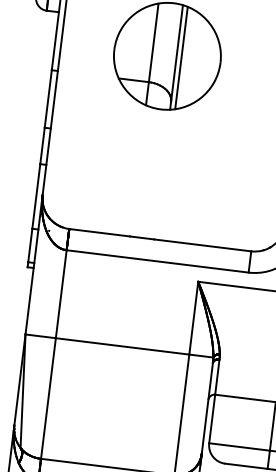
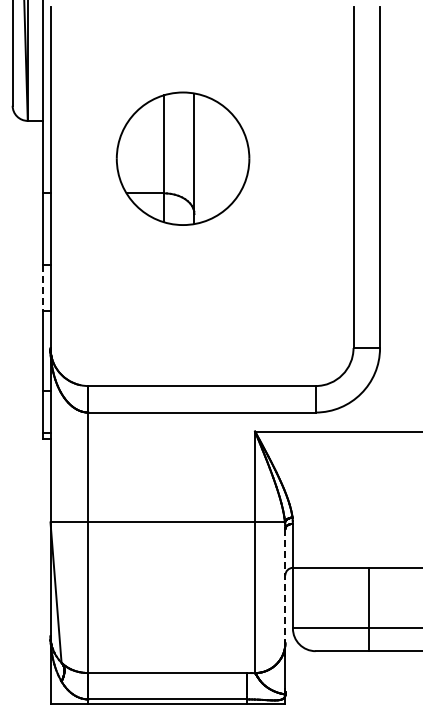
line: (181, 57) -> (200, 158), removed
line: (42, 145) -> (42, 287), solid -> dashed
line: (207, 408) -> (285, 585), solid -> dashed

